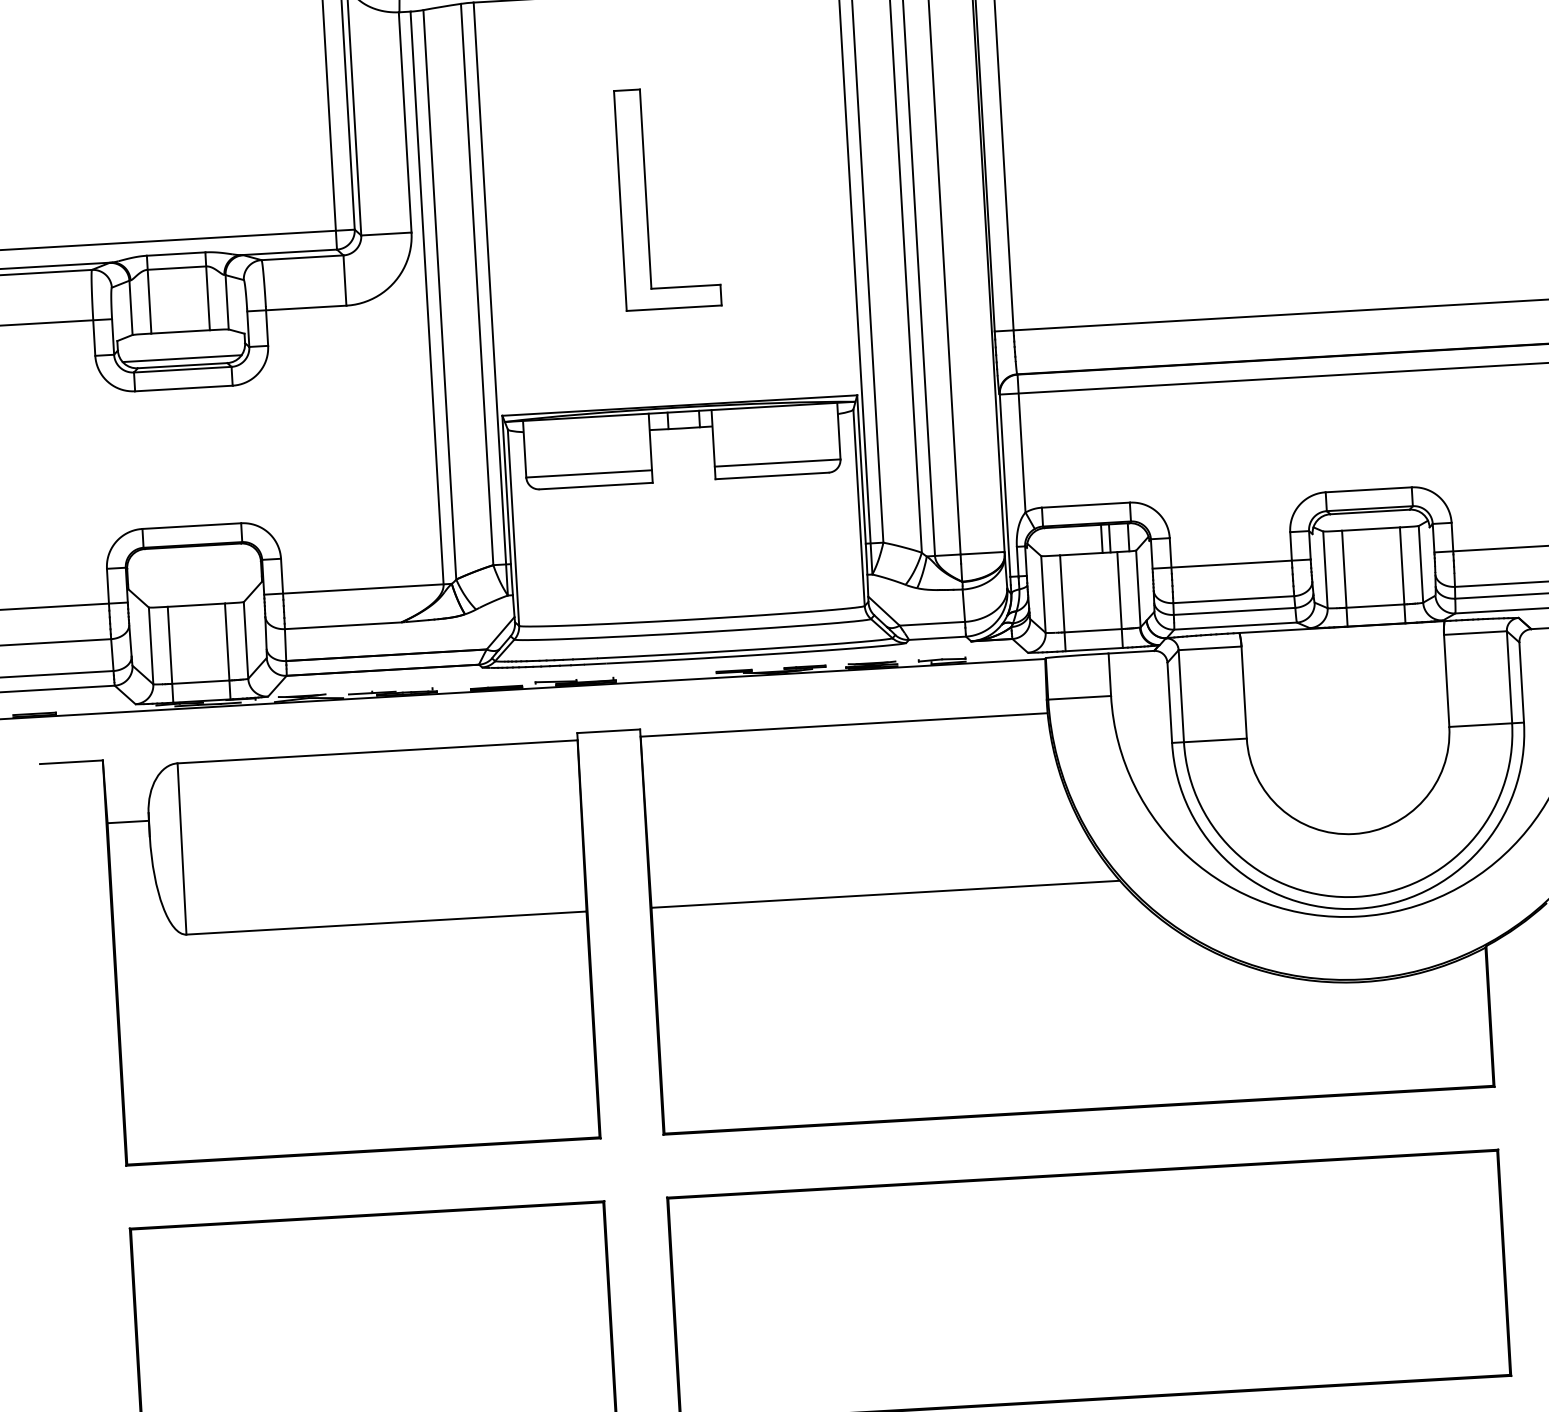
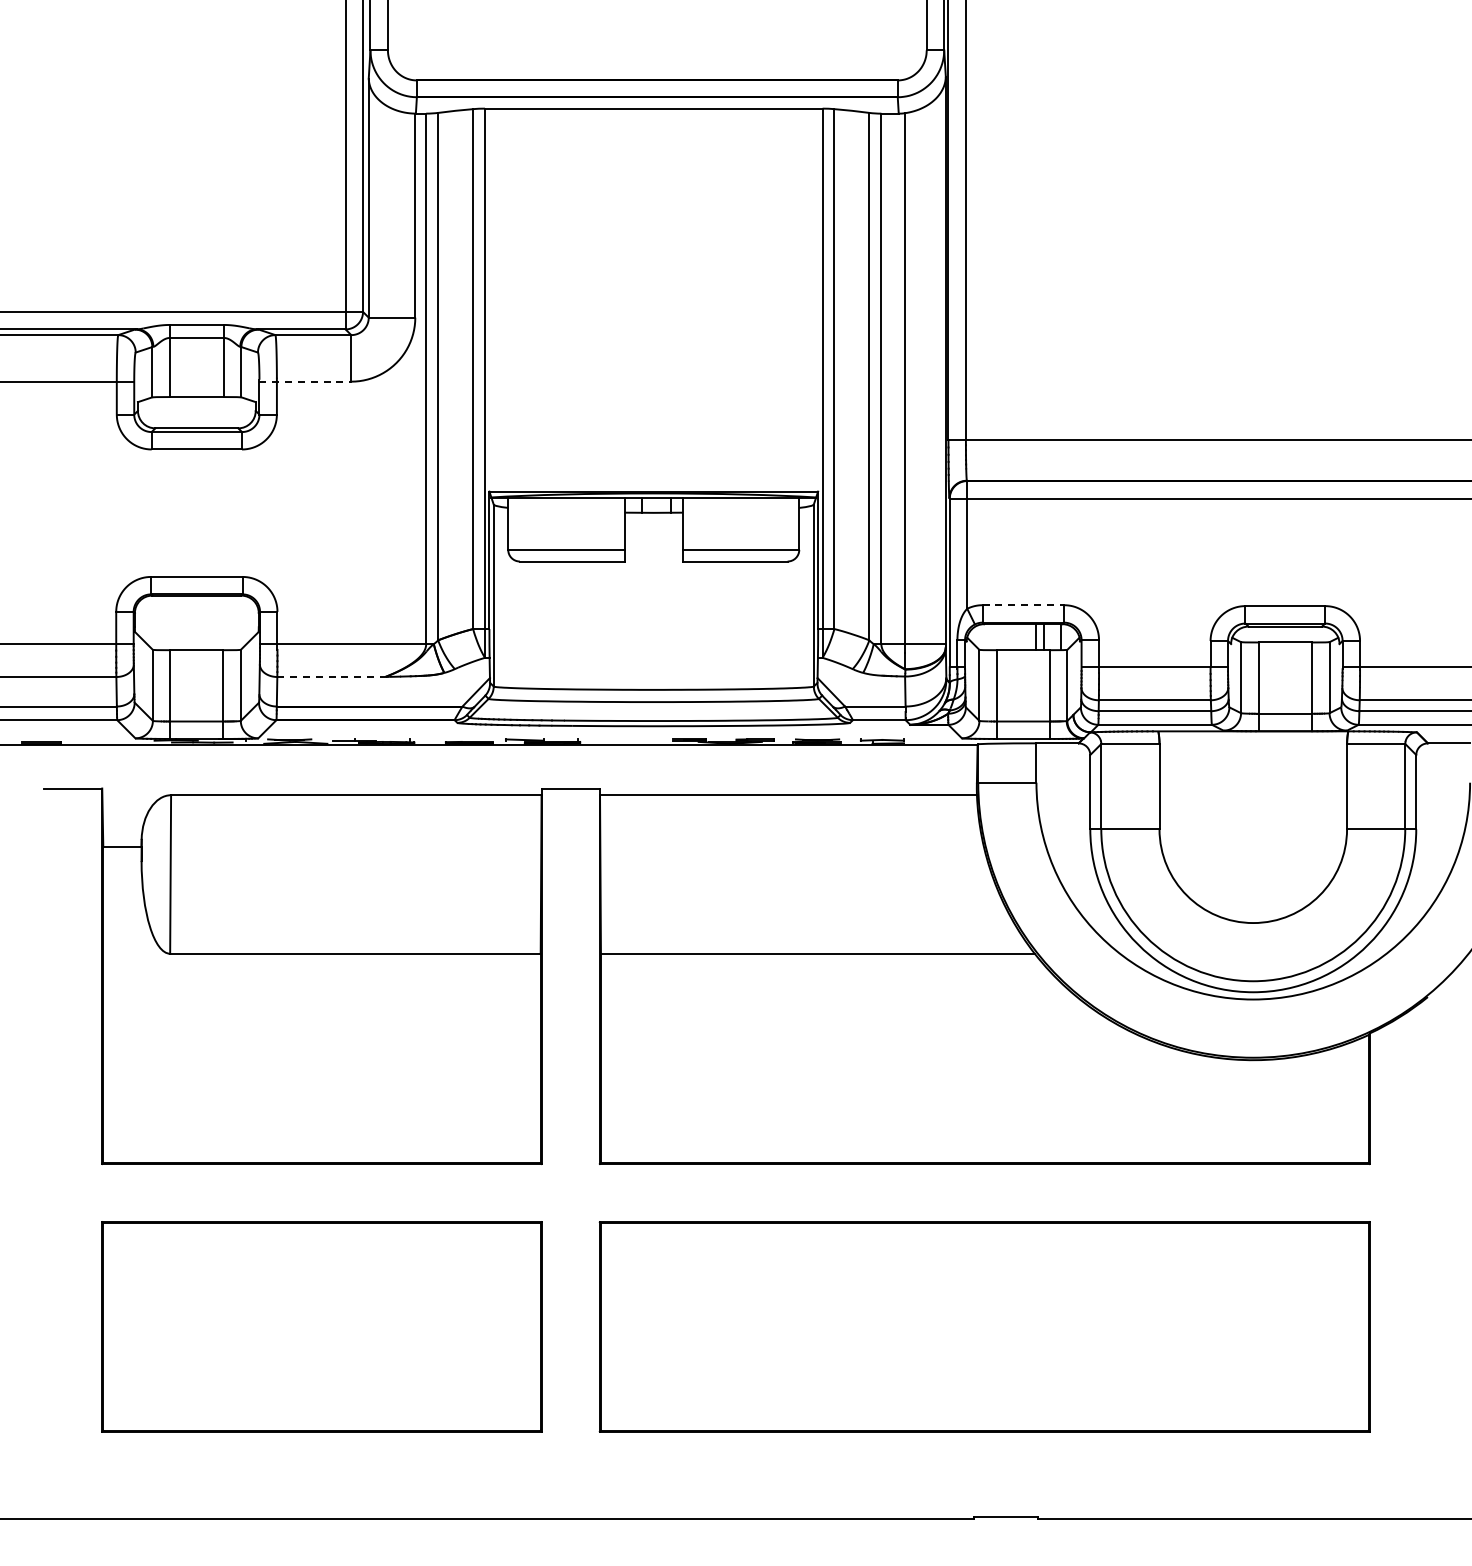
part: (647, 199) -> (634, 299), removed
line: (296, 308) -> (305, 381), solid -> dashed
line: (181, 358) -> (196, 421), removed
line: (1086, 505) -> (1023, 605), solid -> dashed
line: (343, 626) -> (331, 677), solid -> dashed

